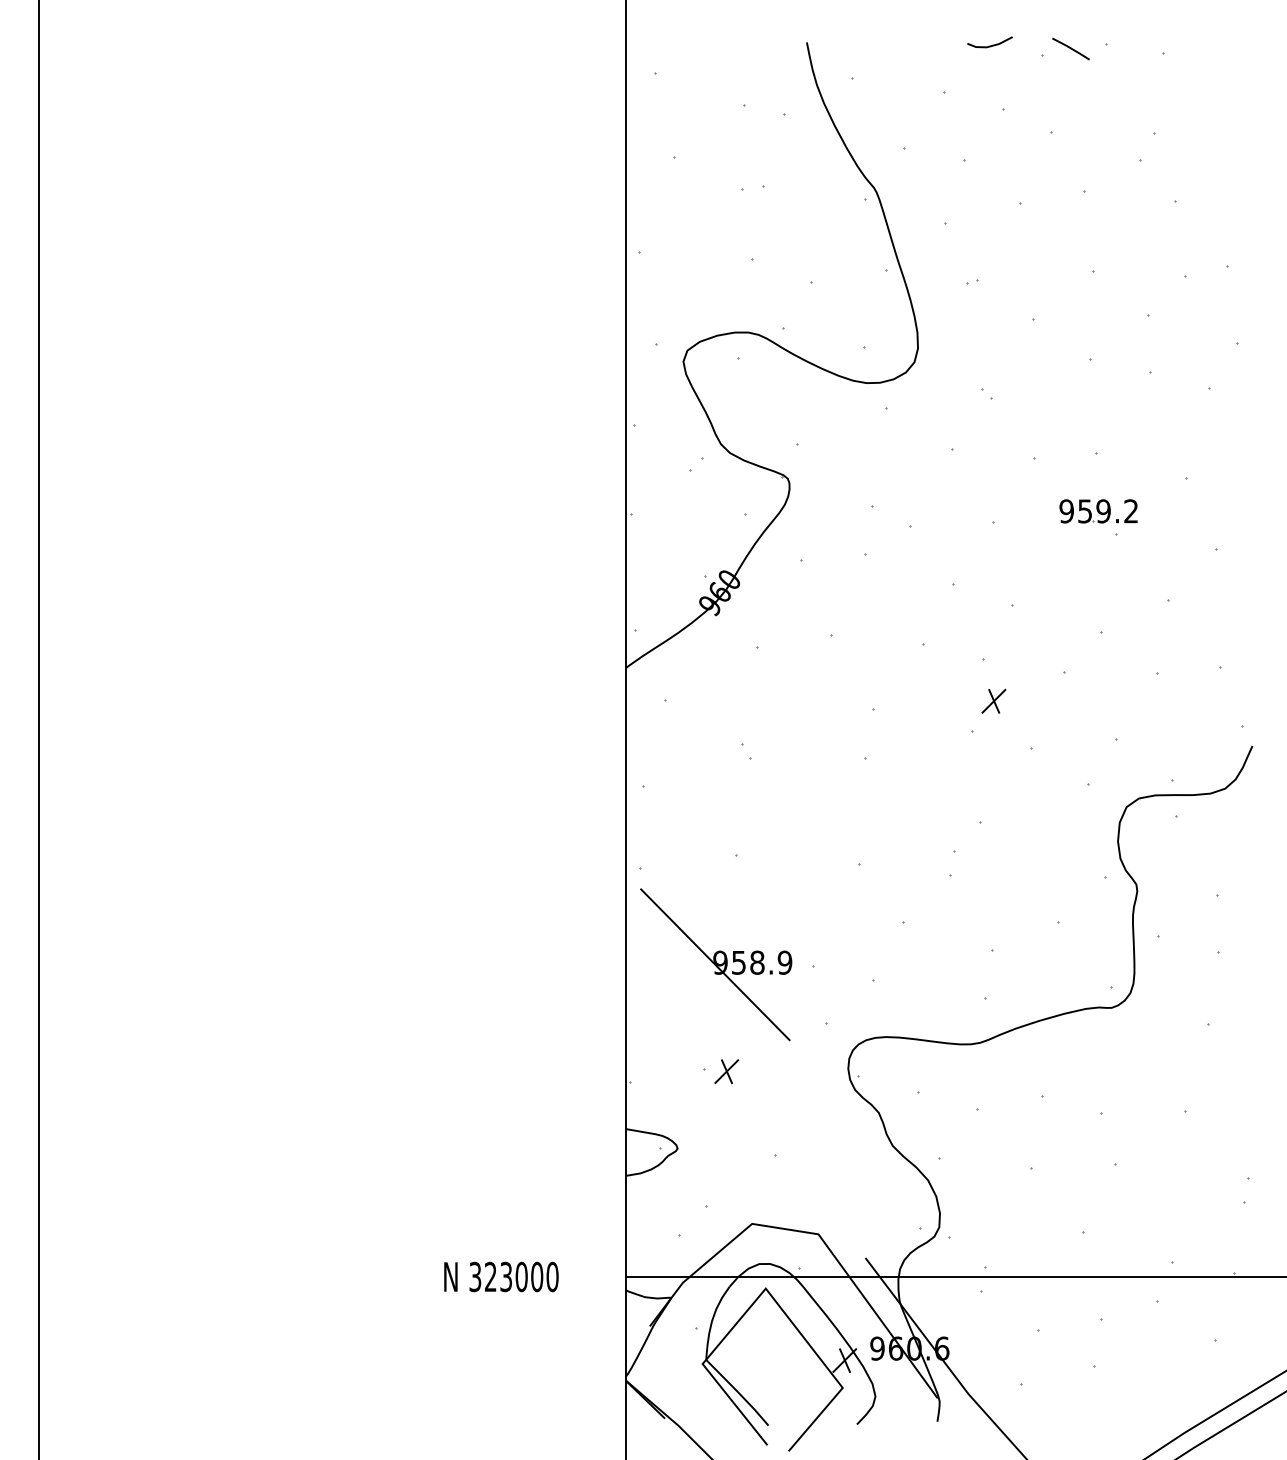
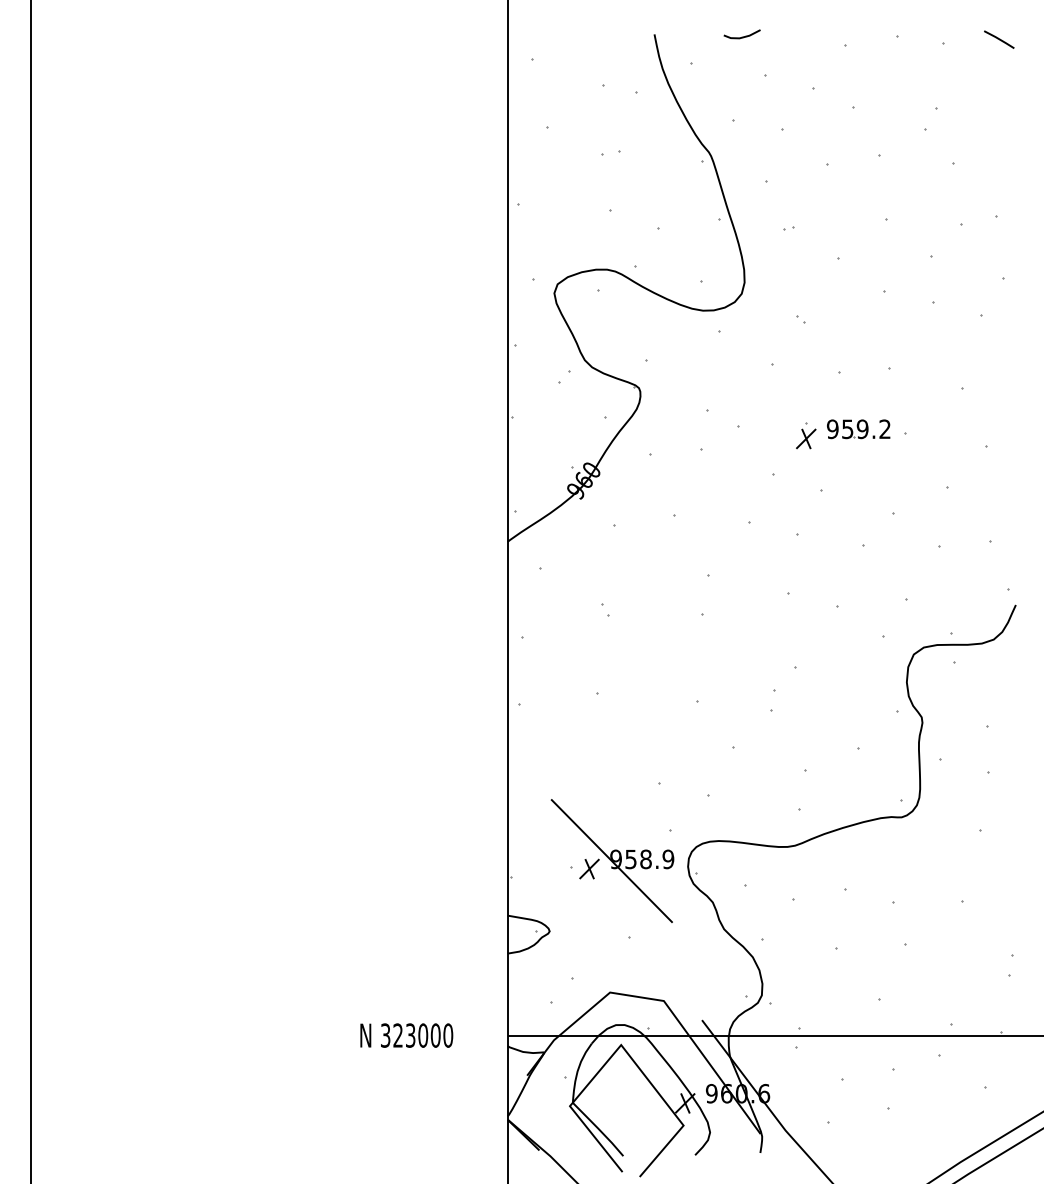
line: (989, 45) -> (741, 36), moved
line: (1070, 48) -> (998, 39), moved
part: (1098, 511) -> (858, 429), moved
part: (993, 700) -> (805, 438), moved
part: (716, 964) -> (612, 860), moved

